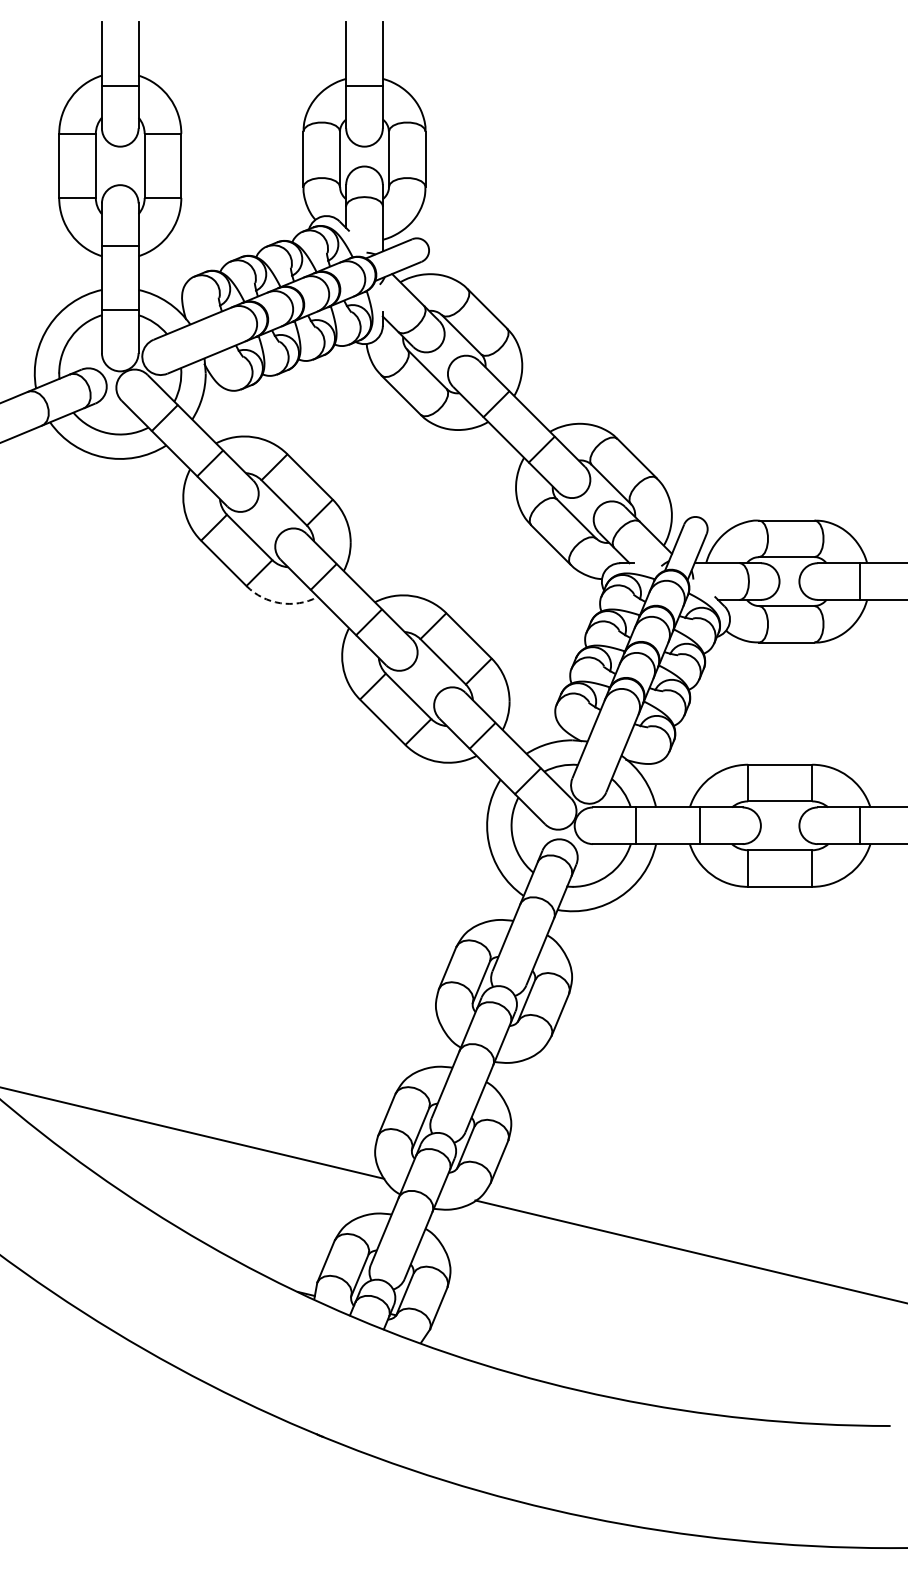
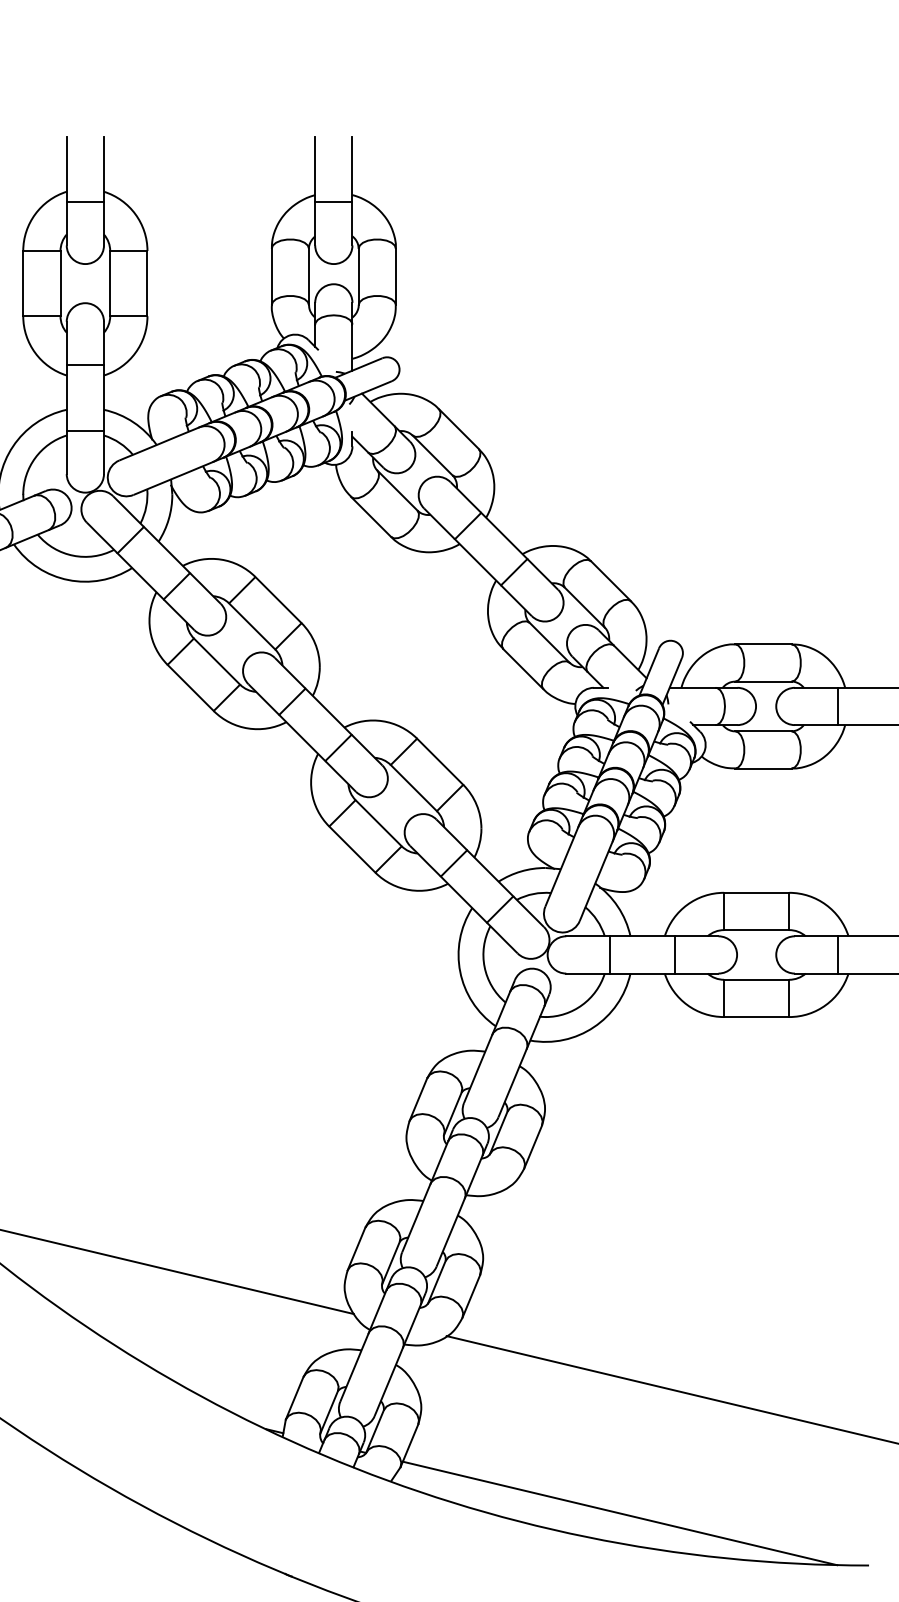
arc: (280, 603) -> (248, 728), dashed -> solid
line: (645, 1374) -> (619, 1513), added

